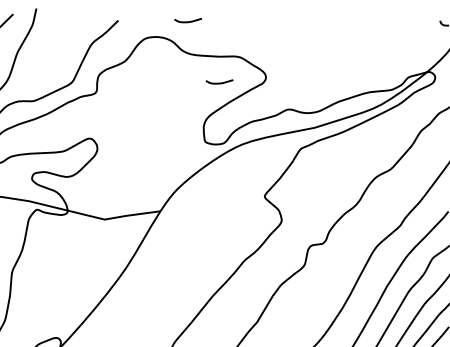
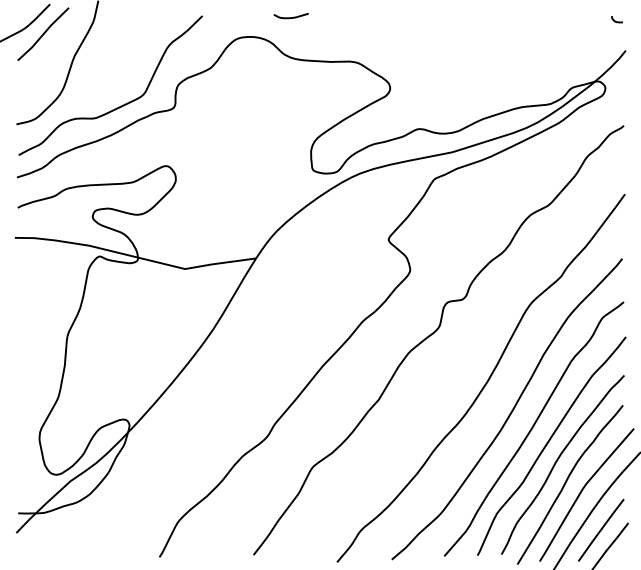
curve: (219, 83) -> (330, 95), removed

